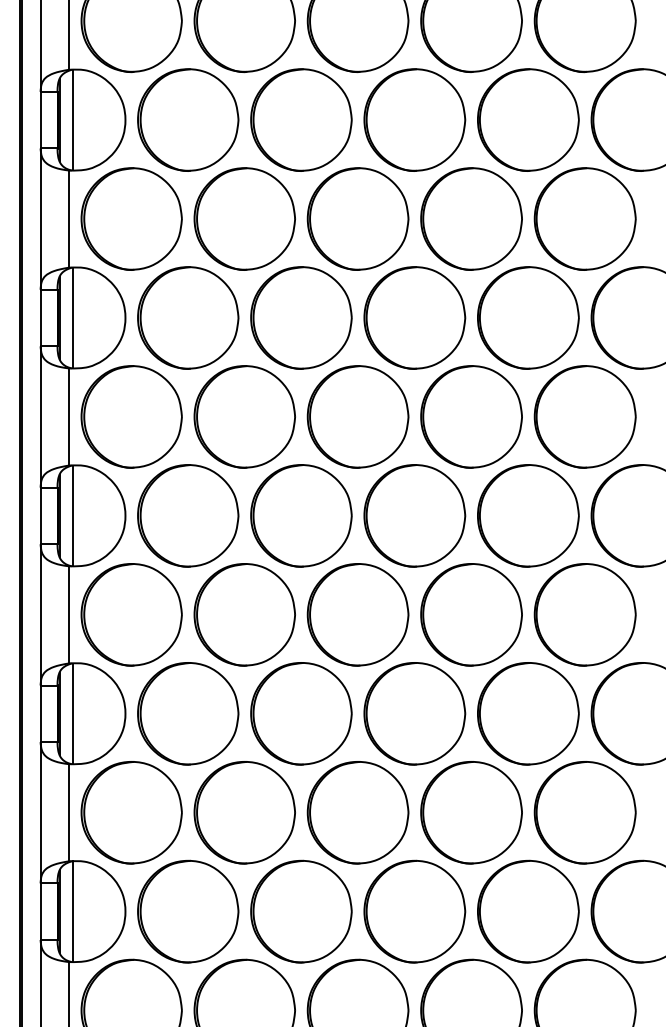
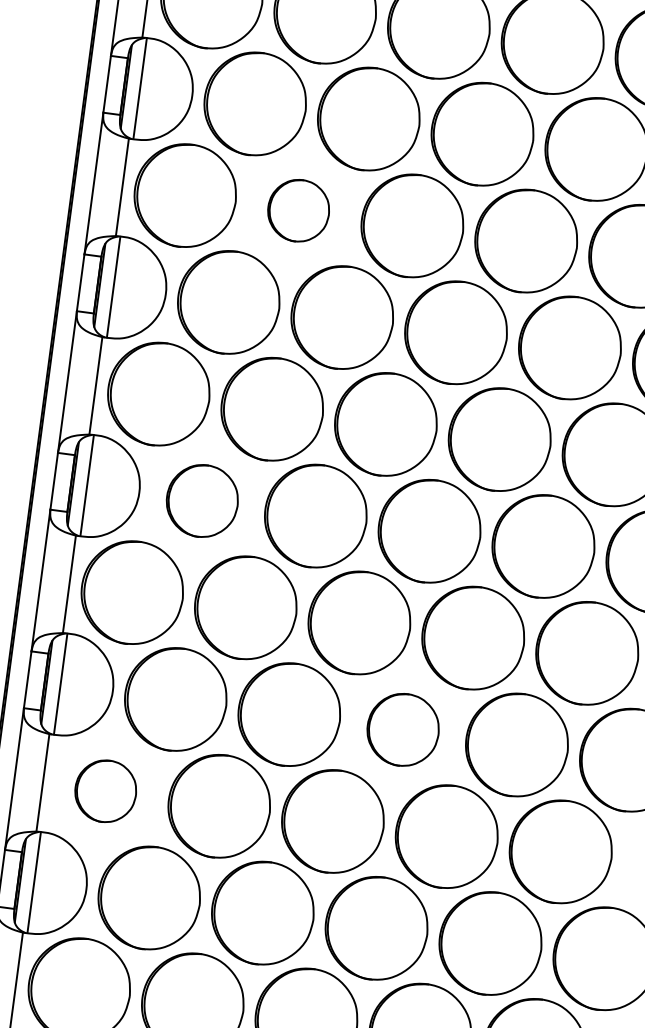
part: (244, 218) -> (298, 210), size x0.6
part: (188, 515) -> (202, 500), size x0.7
part: (414, 713) -> (402, 729), size x0.7
part: (131, 812) -> (105, 790), size x0.6

